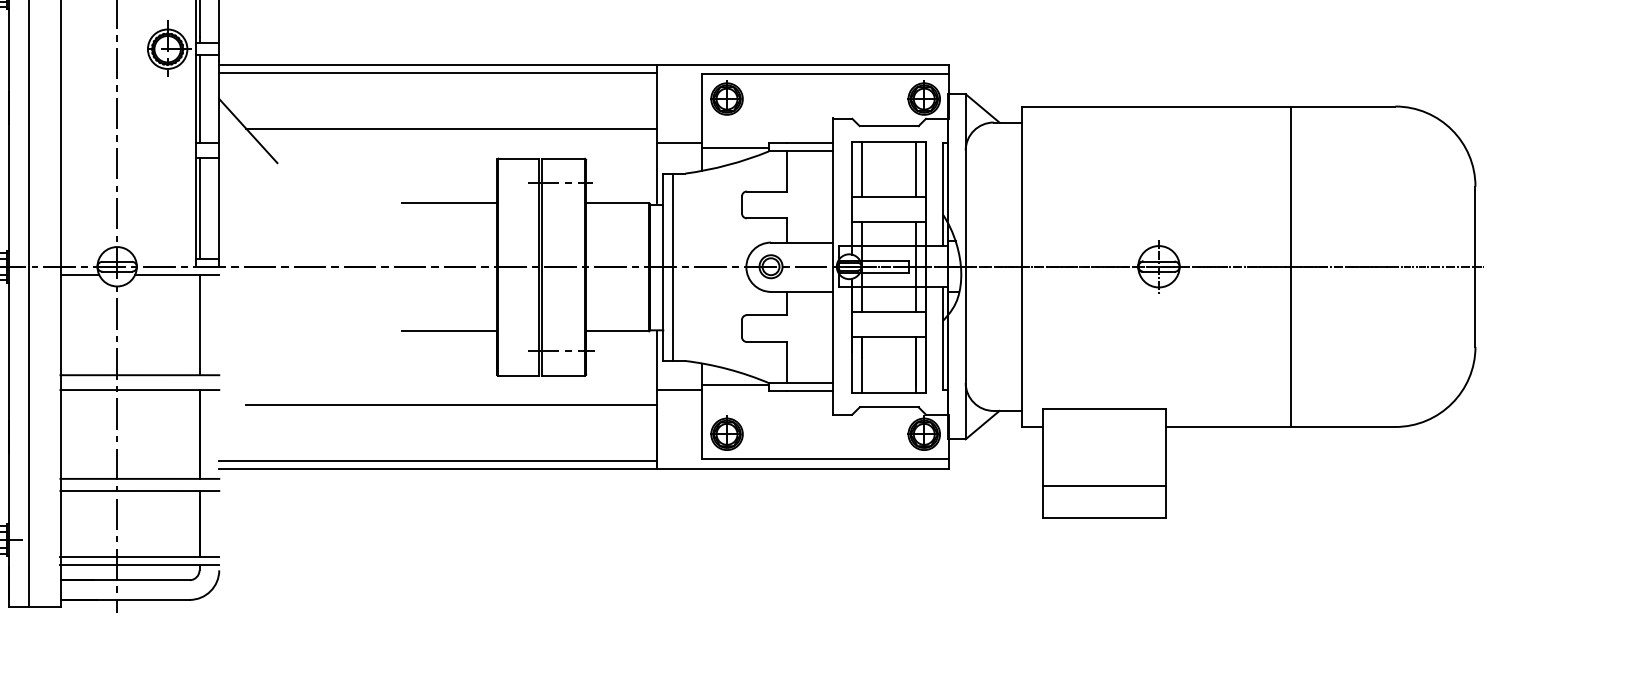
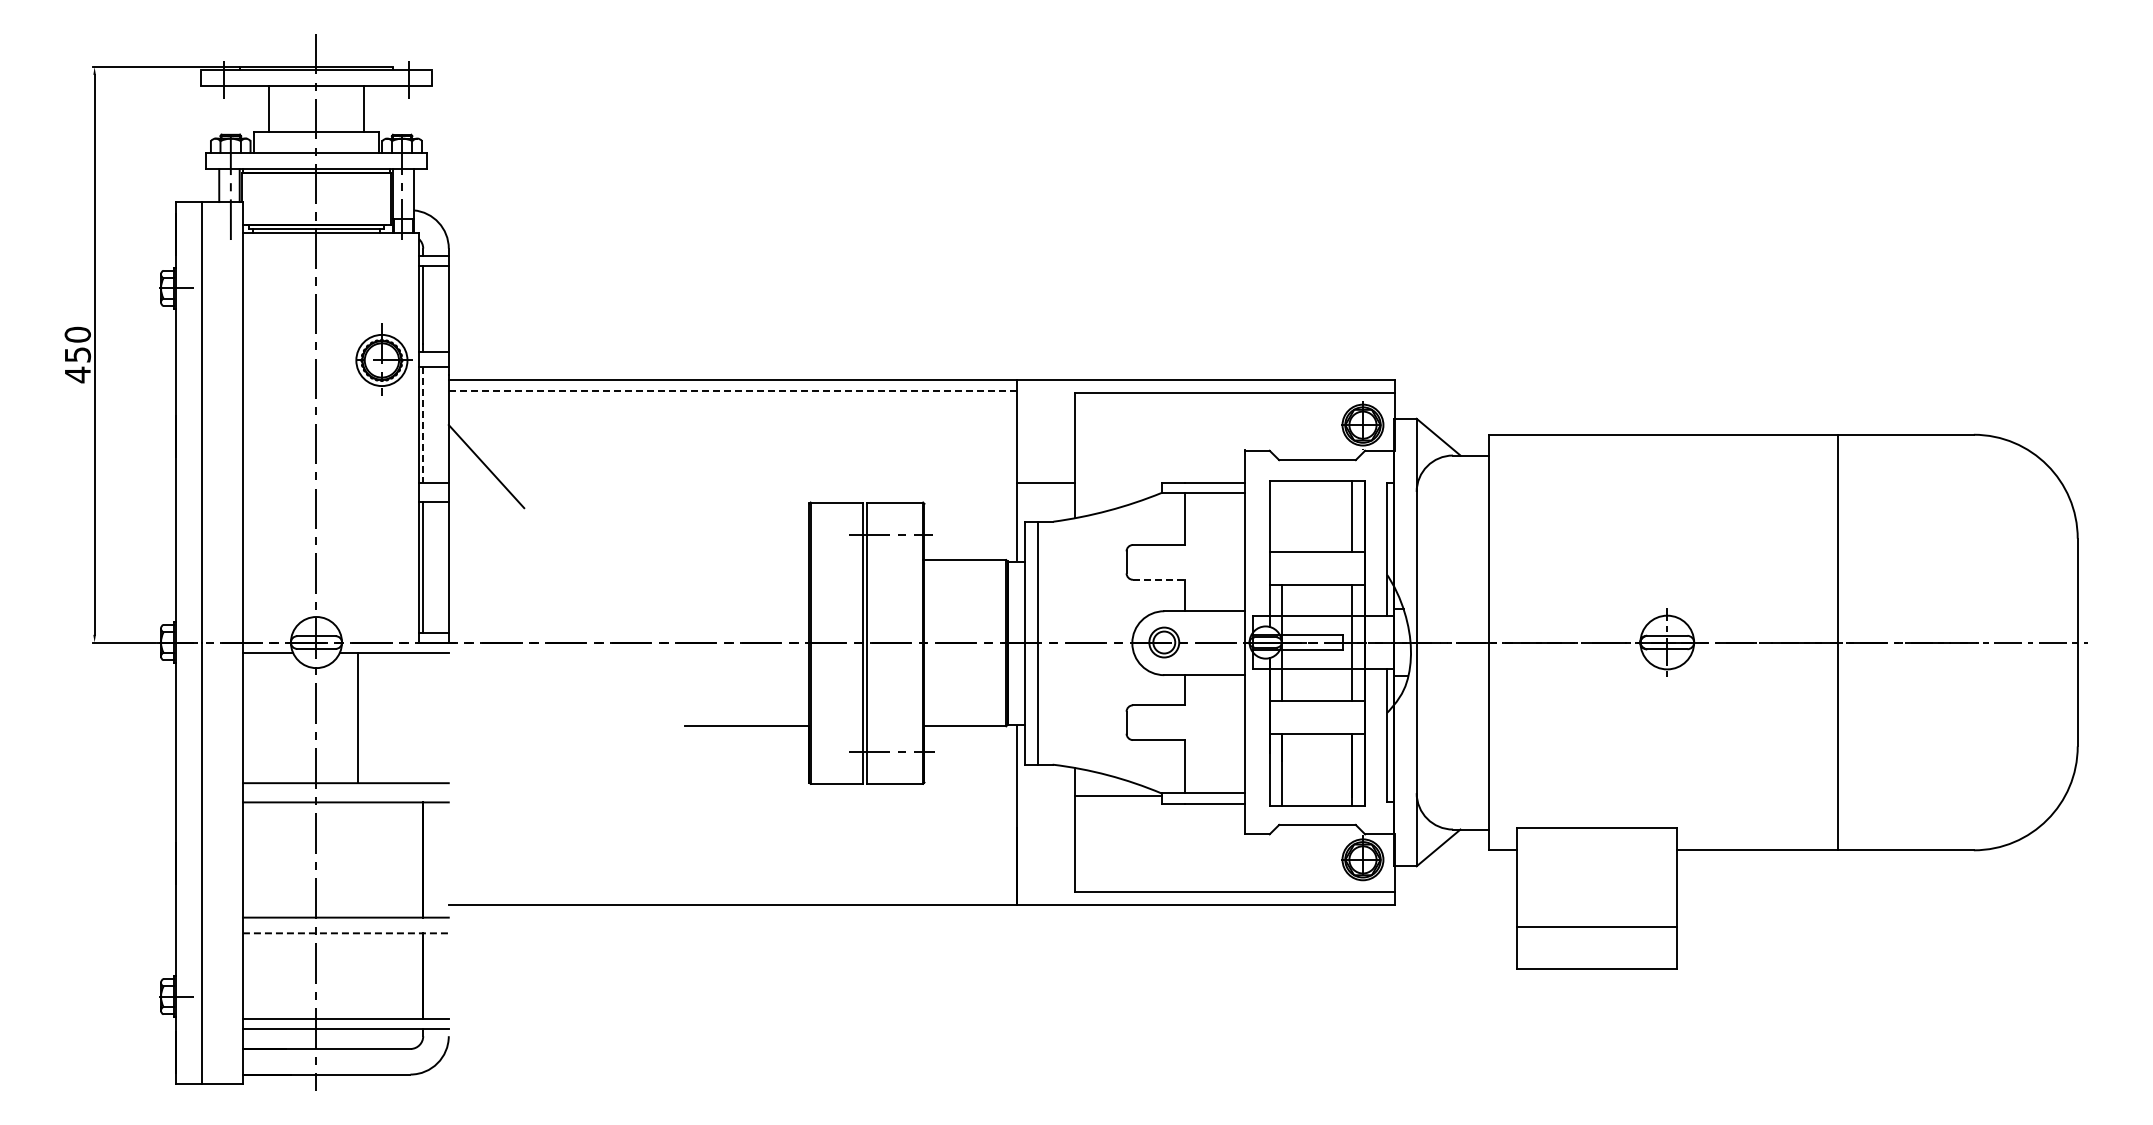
line: (438, 72) -> (732, 390), solid -> dashed
line: (199, 99) -> (423, 425), solid -> dashed
part: (726, 99) -> (1106, 425), removed
line: (451, 128) -> (749, 463), removed
line: (735, 148) -> (1118, 489), removed
line: (862, 169) -> (1282, 516), removed
line: (449, 203) -> (747, 560), removed
line: (766, 218) -> (1158, 579), solid -> dashed
line: (199, 325) -> (358, 718), moved
line: (679, 390) -> (1045, 802), removed
line: (451, 404) -> (749, 821), removed
part: (726, 433) -> (1106, 858), removed
line: (438, 461) -> (732, 894), removed
line: (139, 491) -> (345, 933), solid -> dashed

